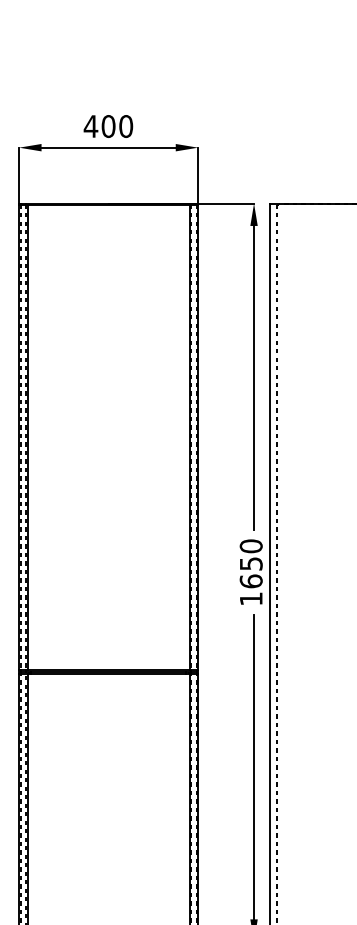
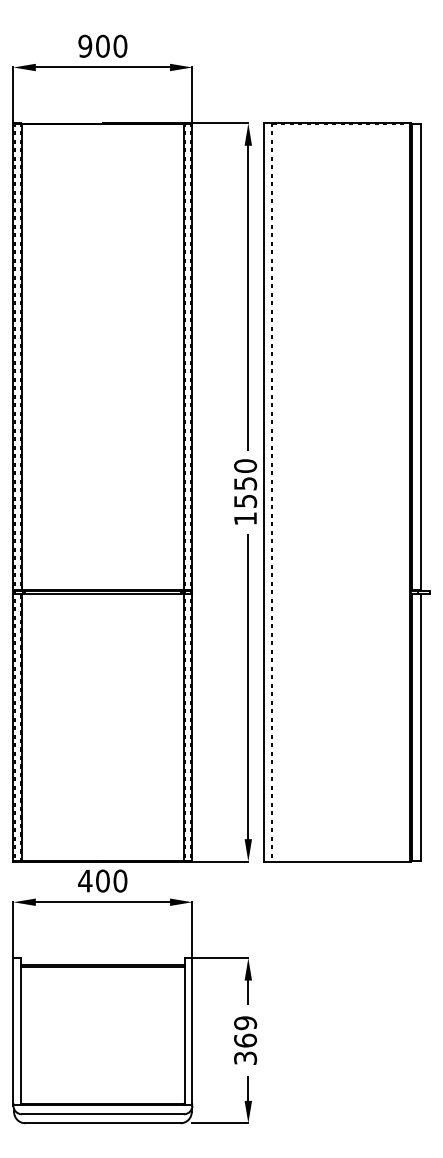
text: (91, 125) -> (85, 45), 400 -> 900
text: (251, 581) -> (245, 501), 1650 -> 1550

